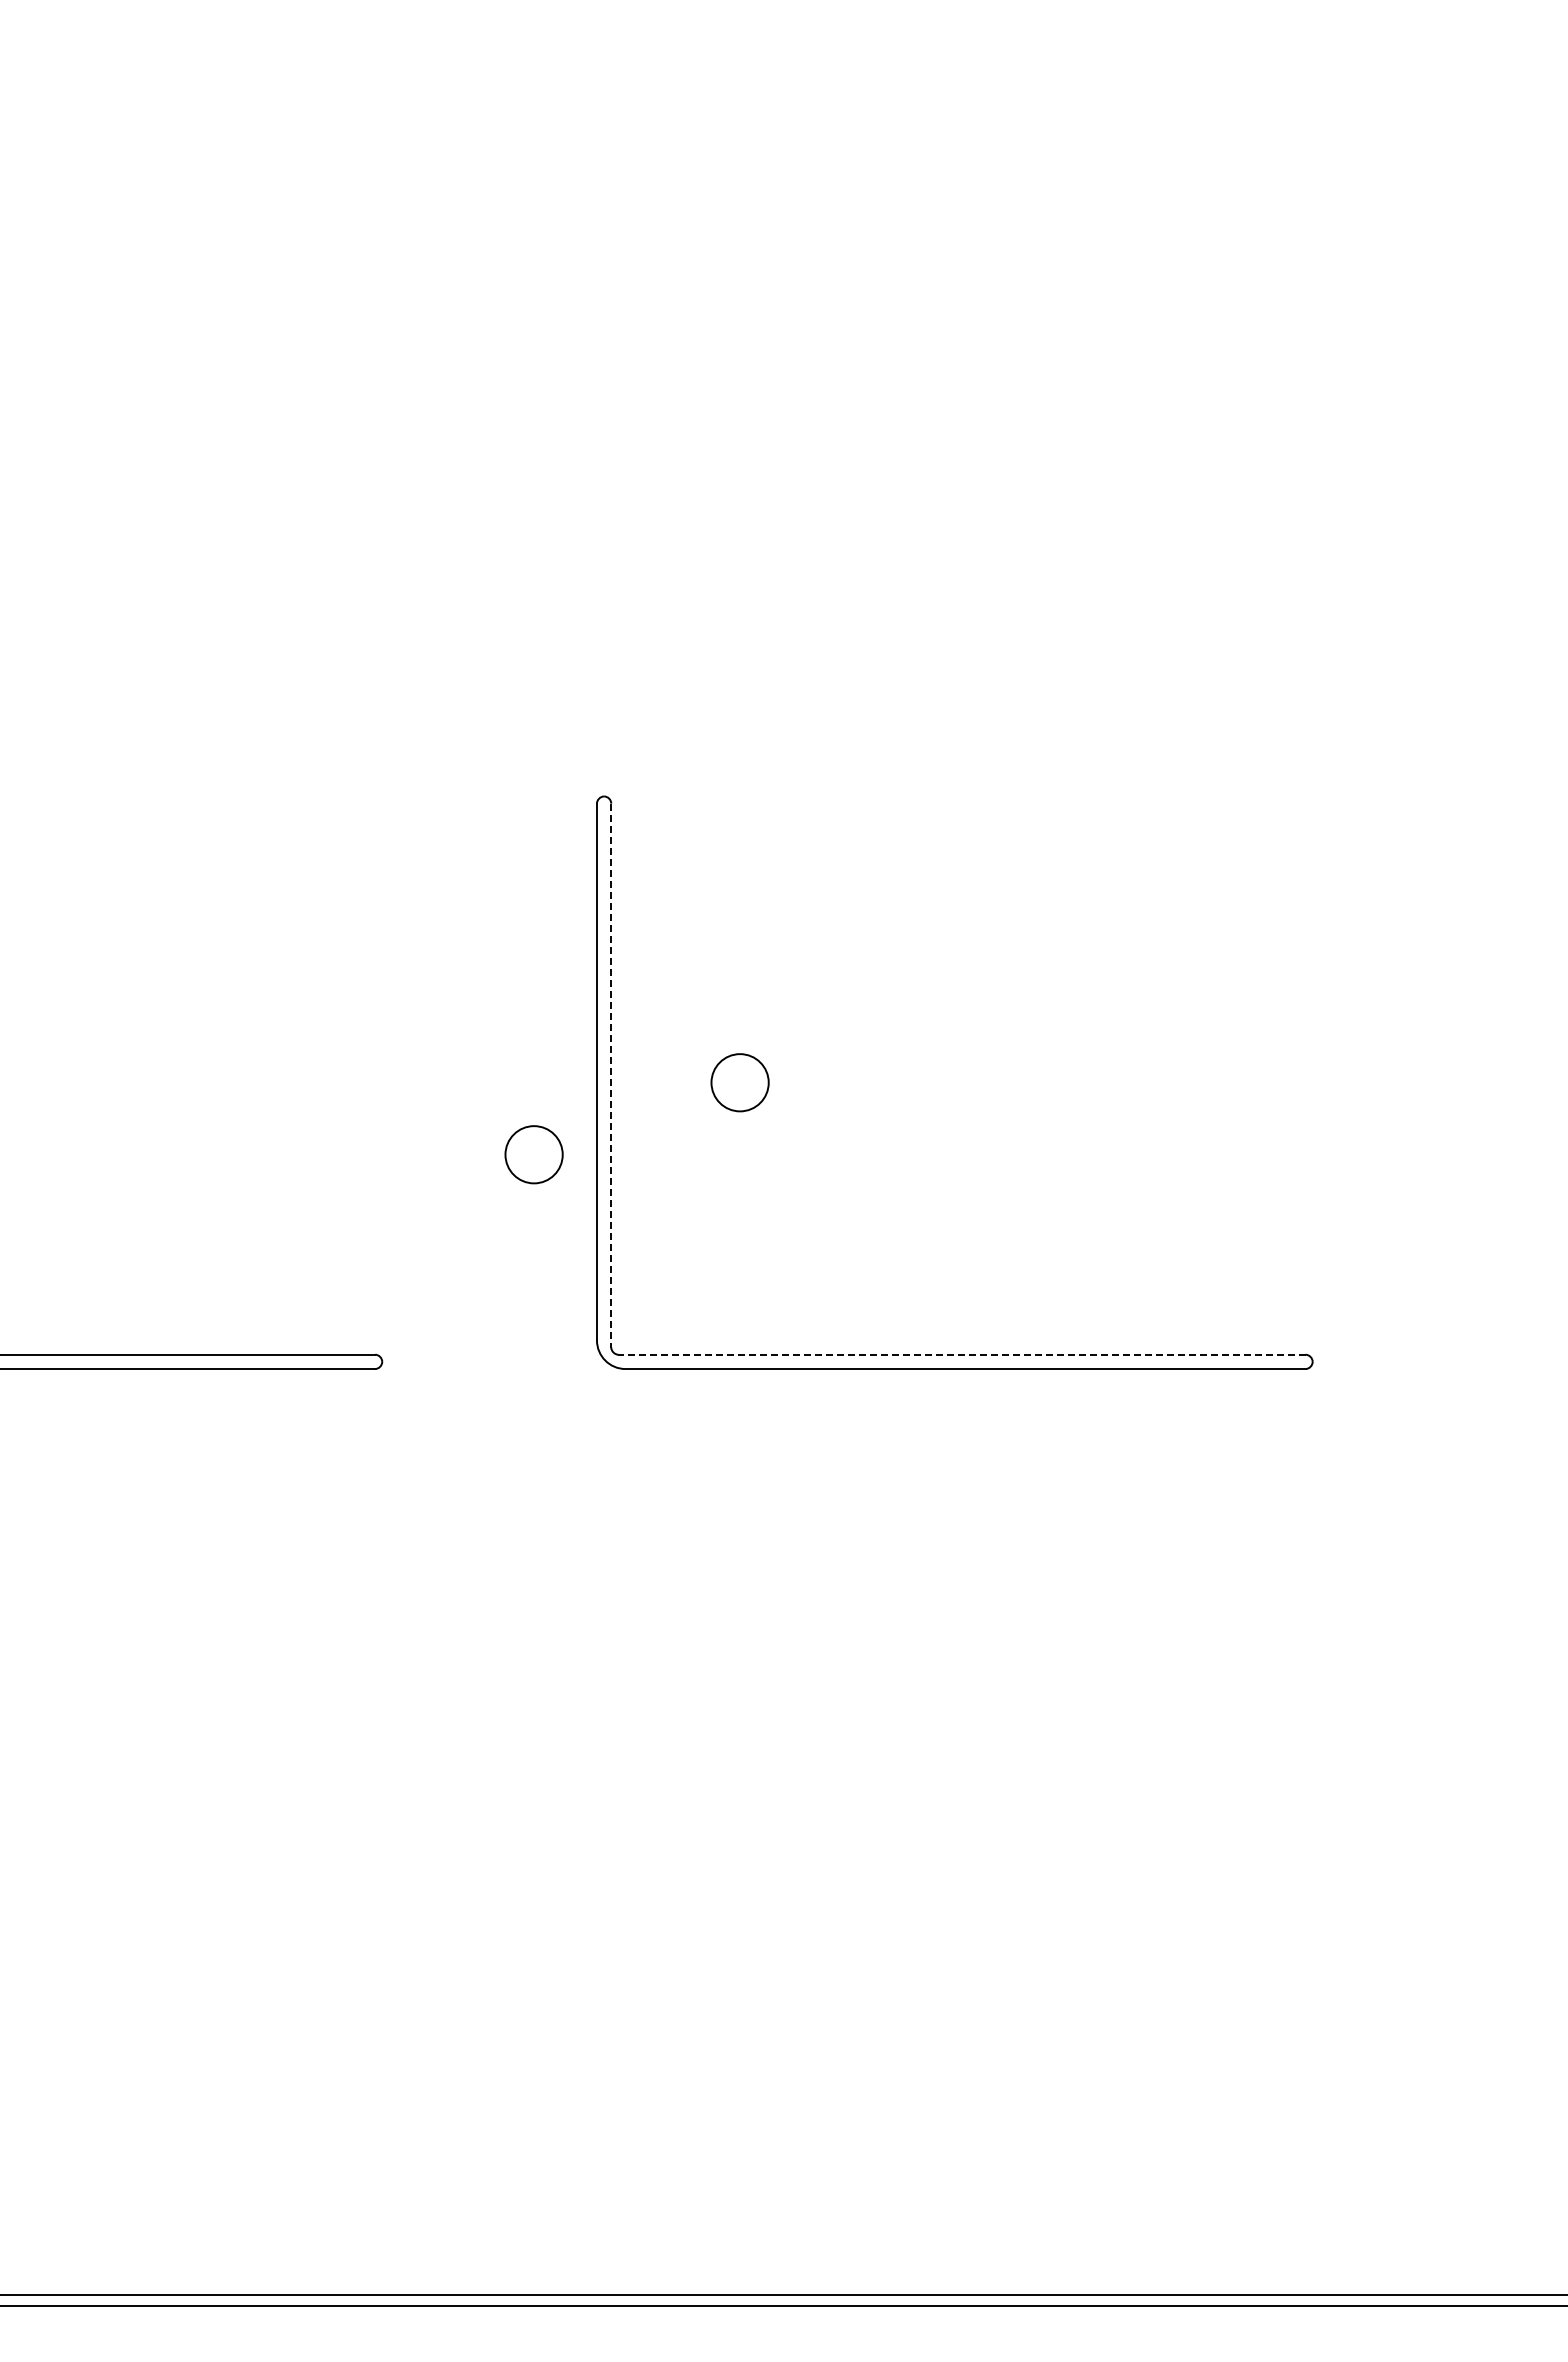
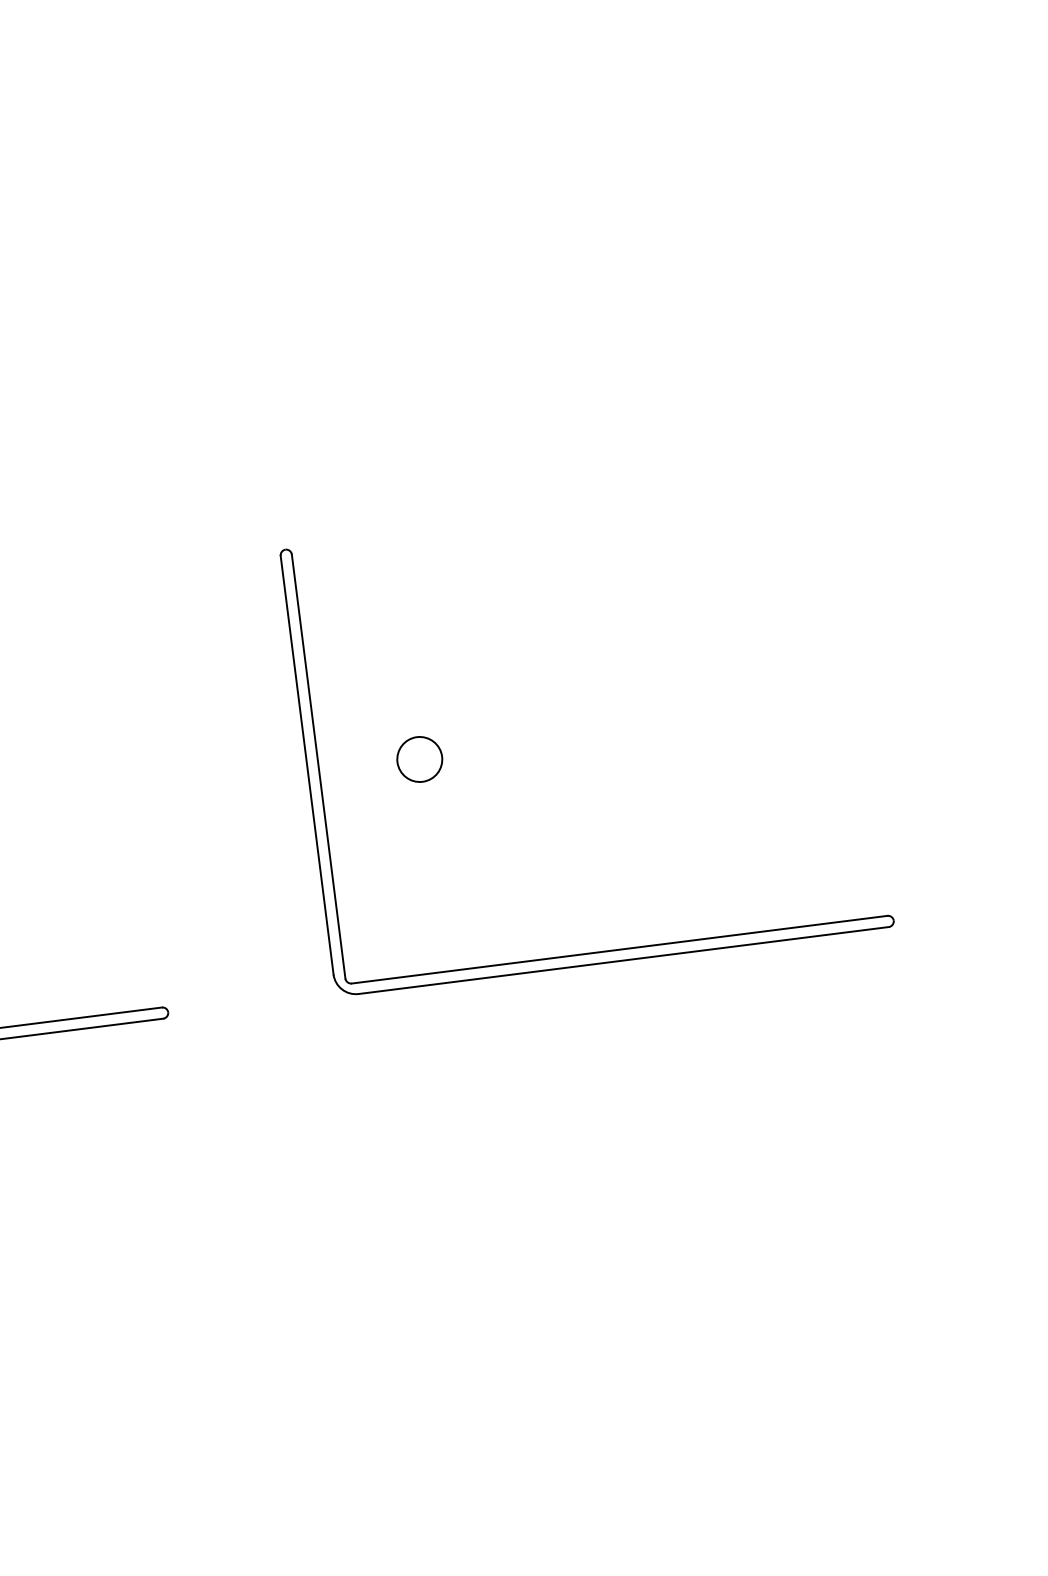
line: (611, 1075) -> (318, 766), dashed -> solid
circle: (533, 1154) -> (265, 835), removed
line: (961, 1354) -> (619, 949), dashed -> solid

